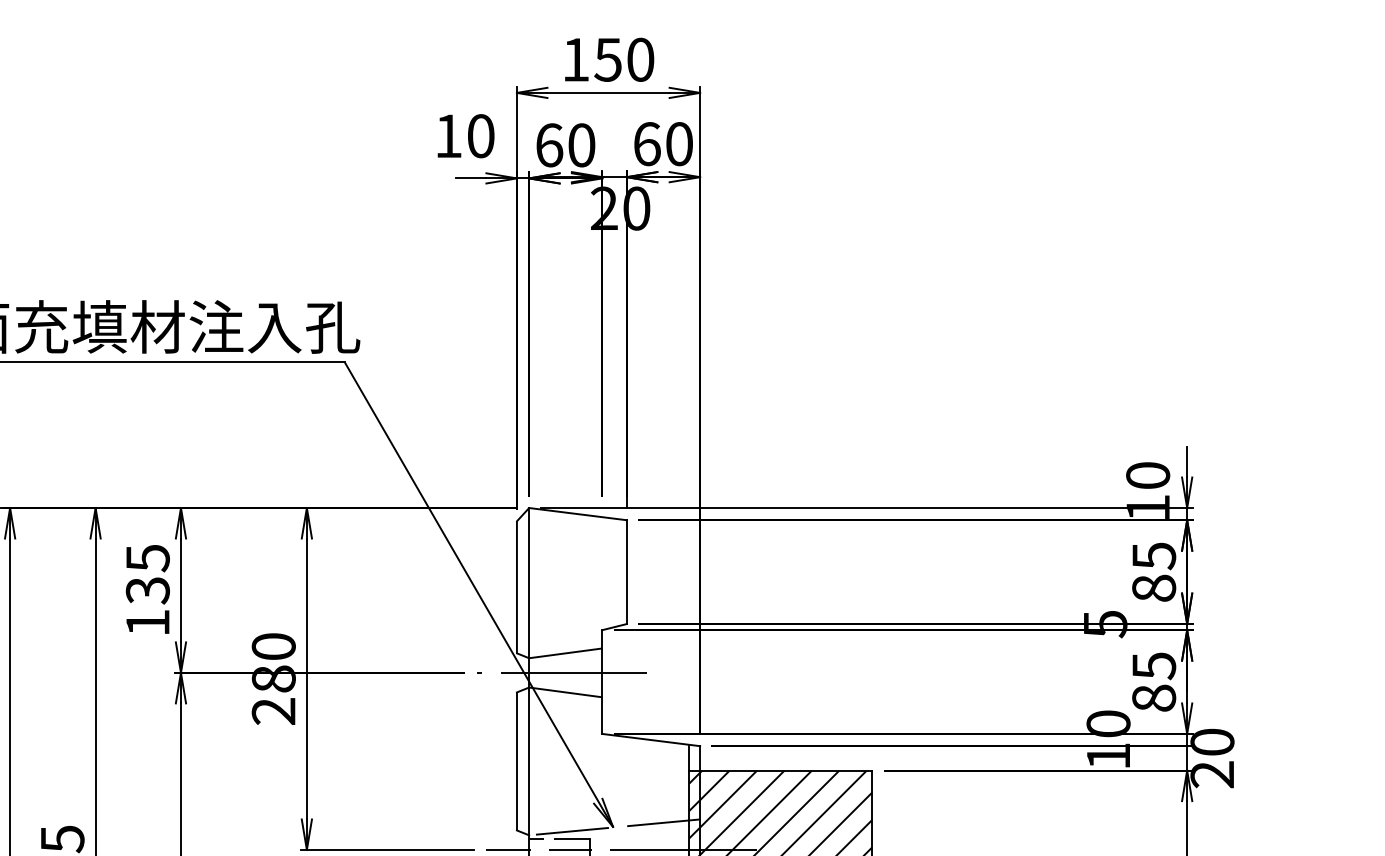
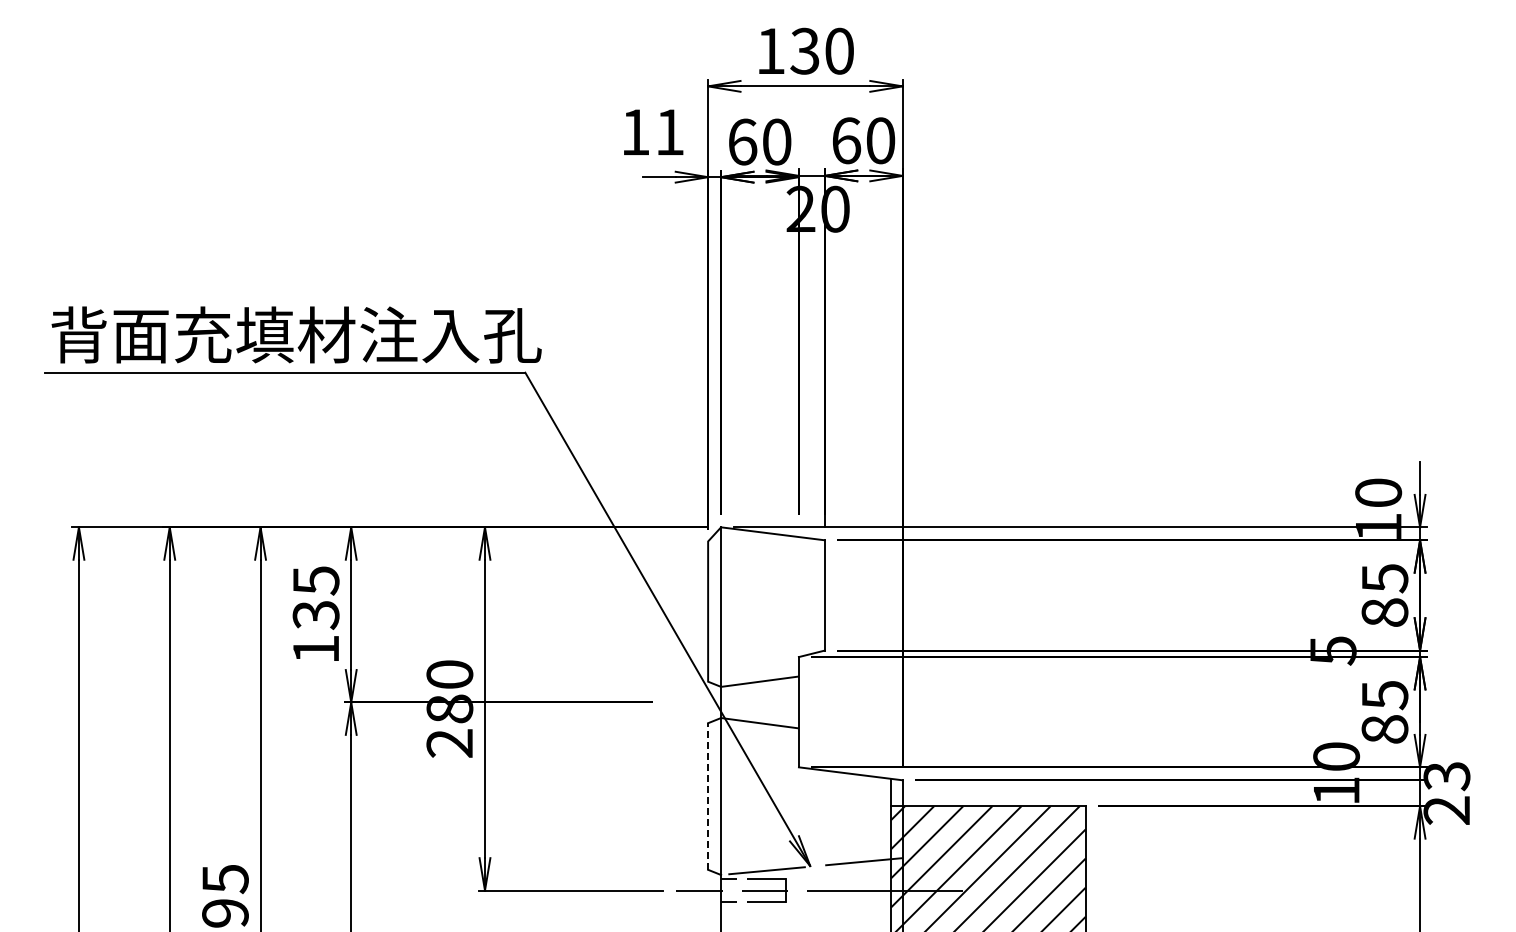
text: (607, 59) -> (804, 50), 150 -> 130
text: (481, 135) -> (670, 131), 10 -> 11
line: (561, 672) -> (755, 702), removed
text: (1212, 742) -> (1446, 776), 20 -> 23
line: (517, 761) -> (708, 796), solid -> dashed

